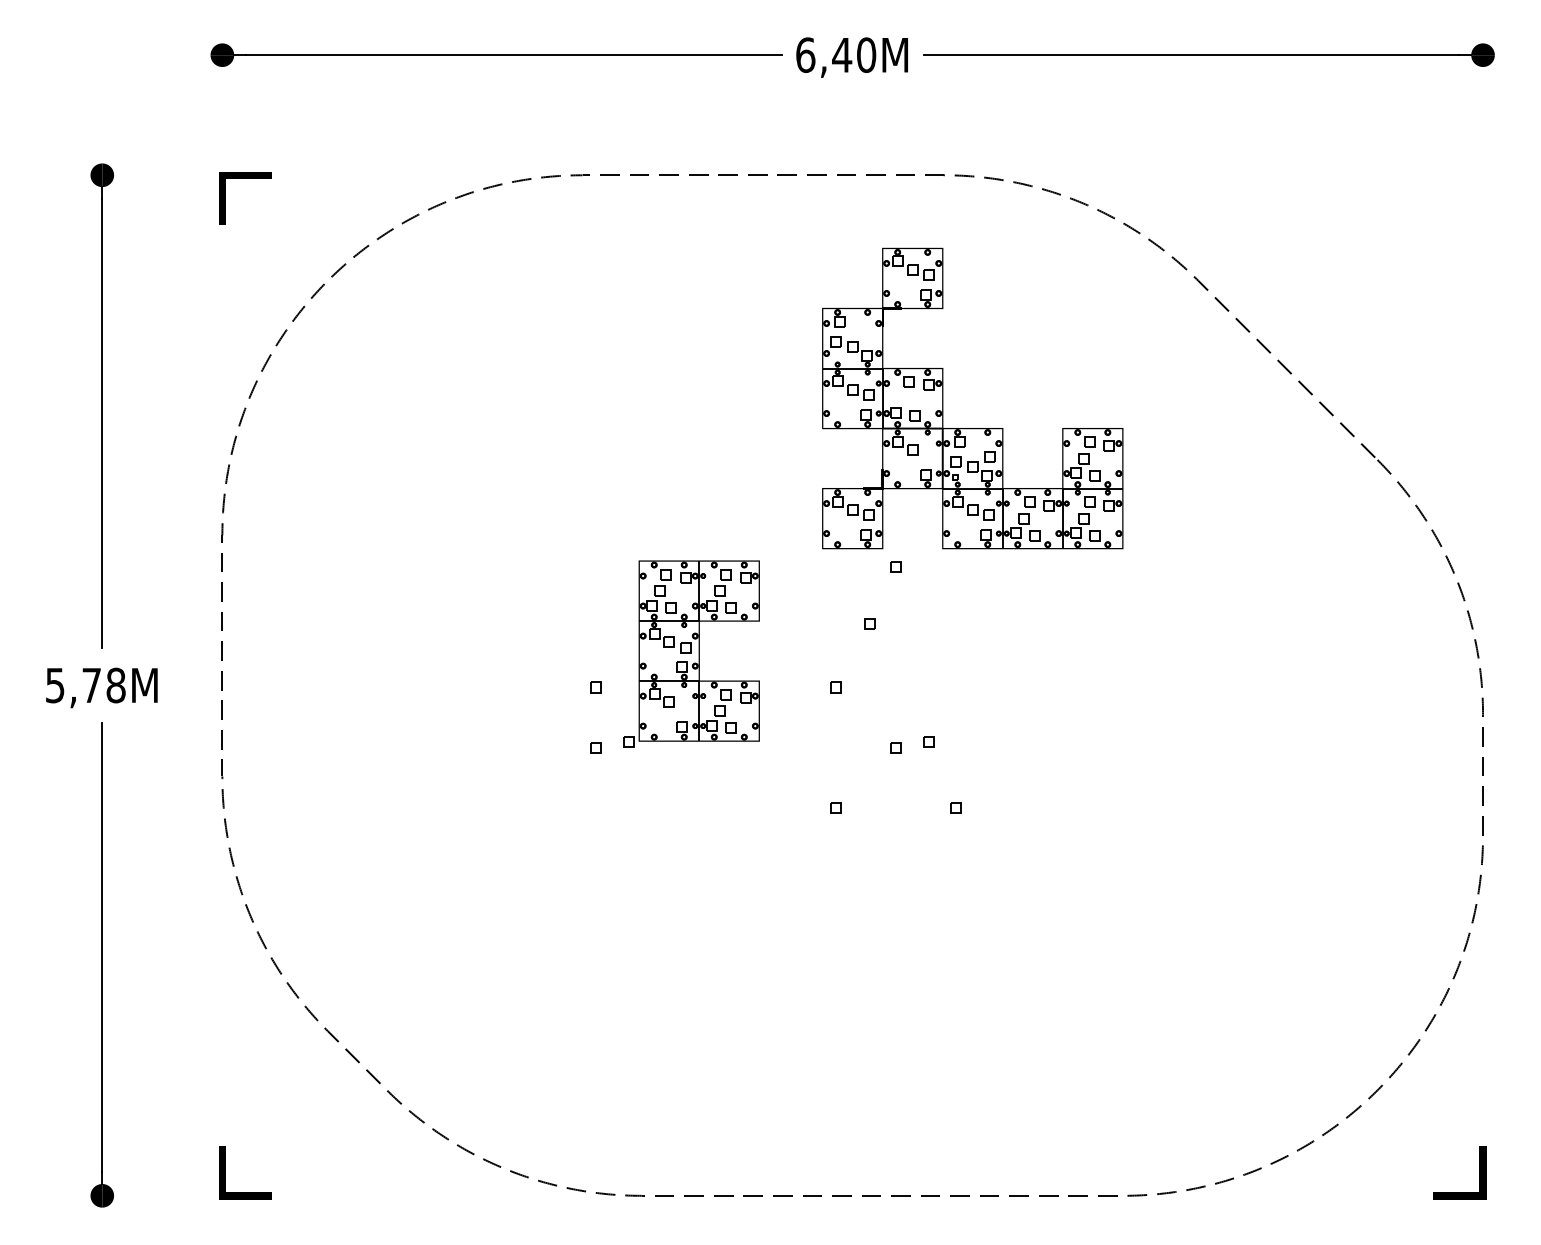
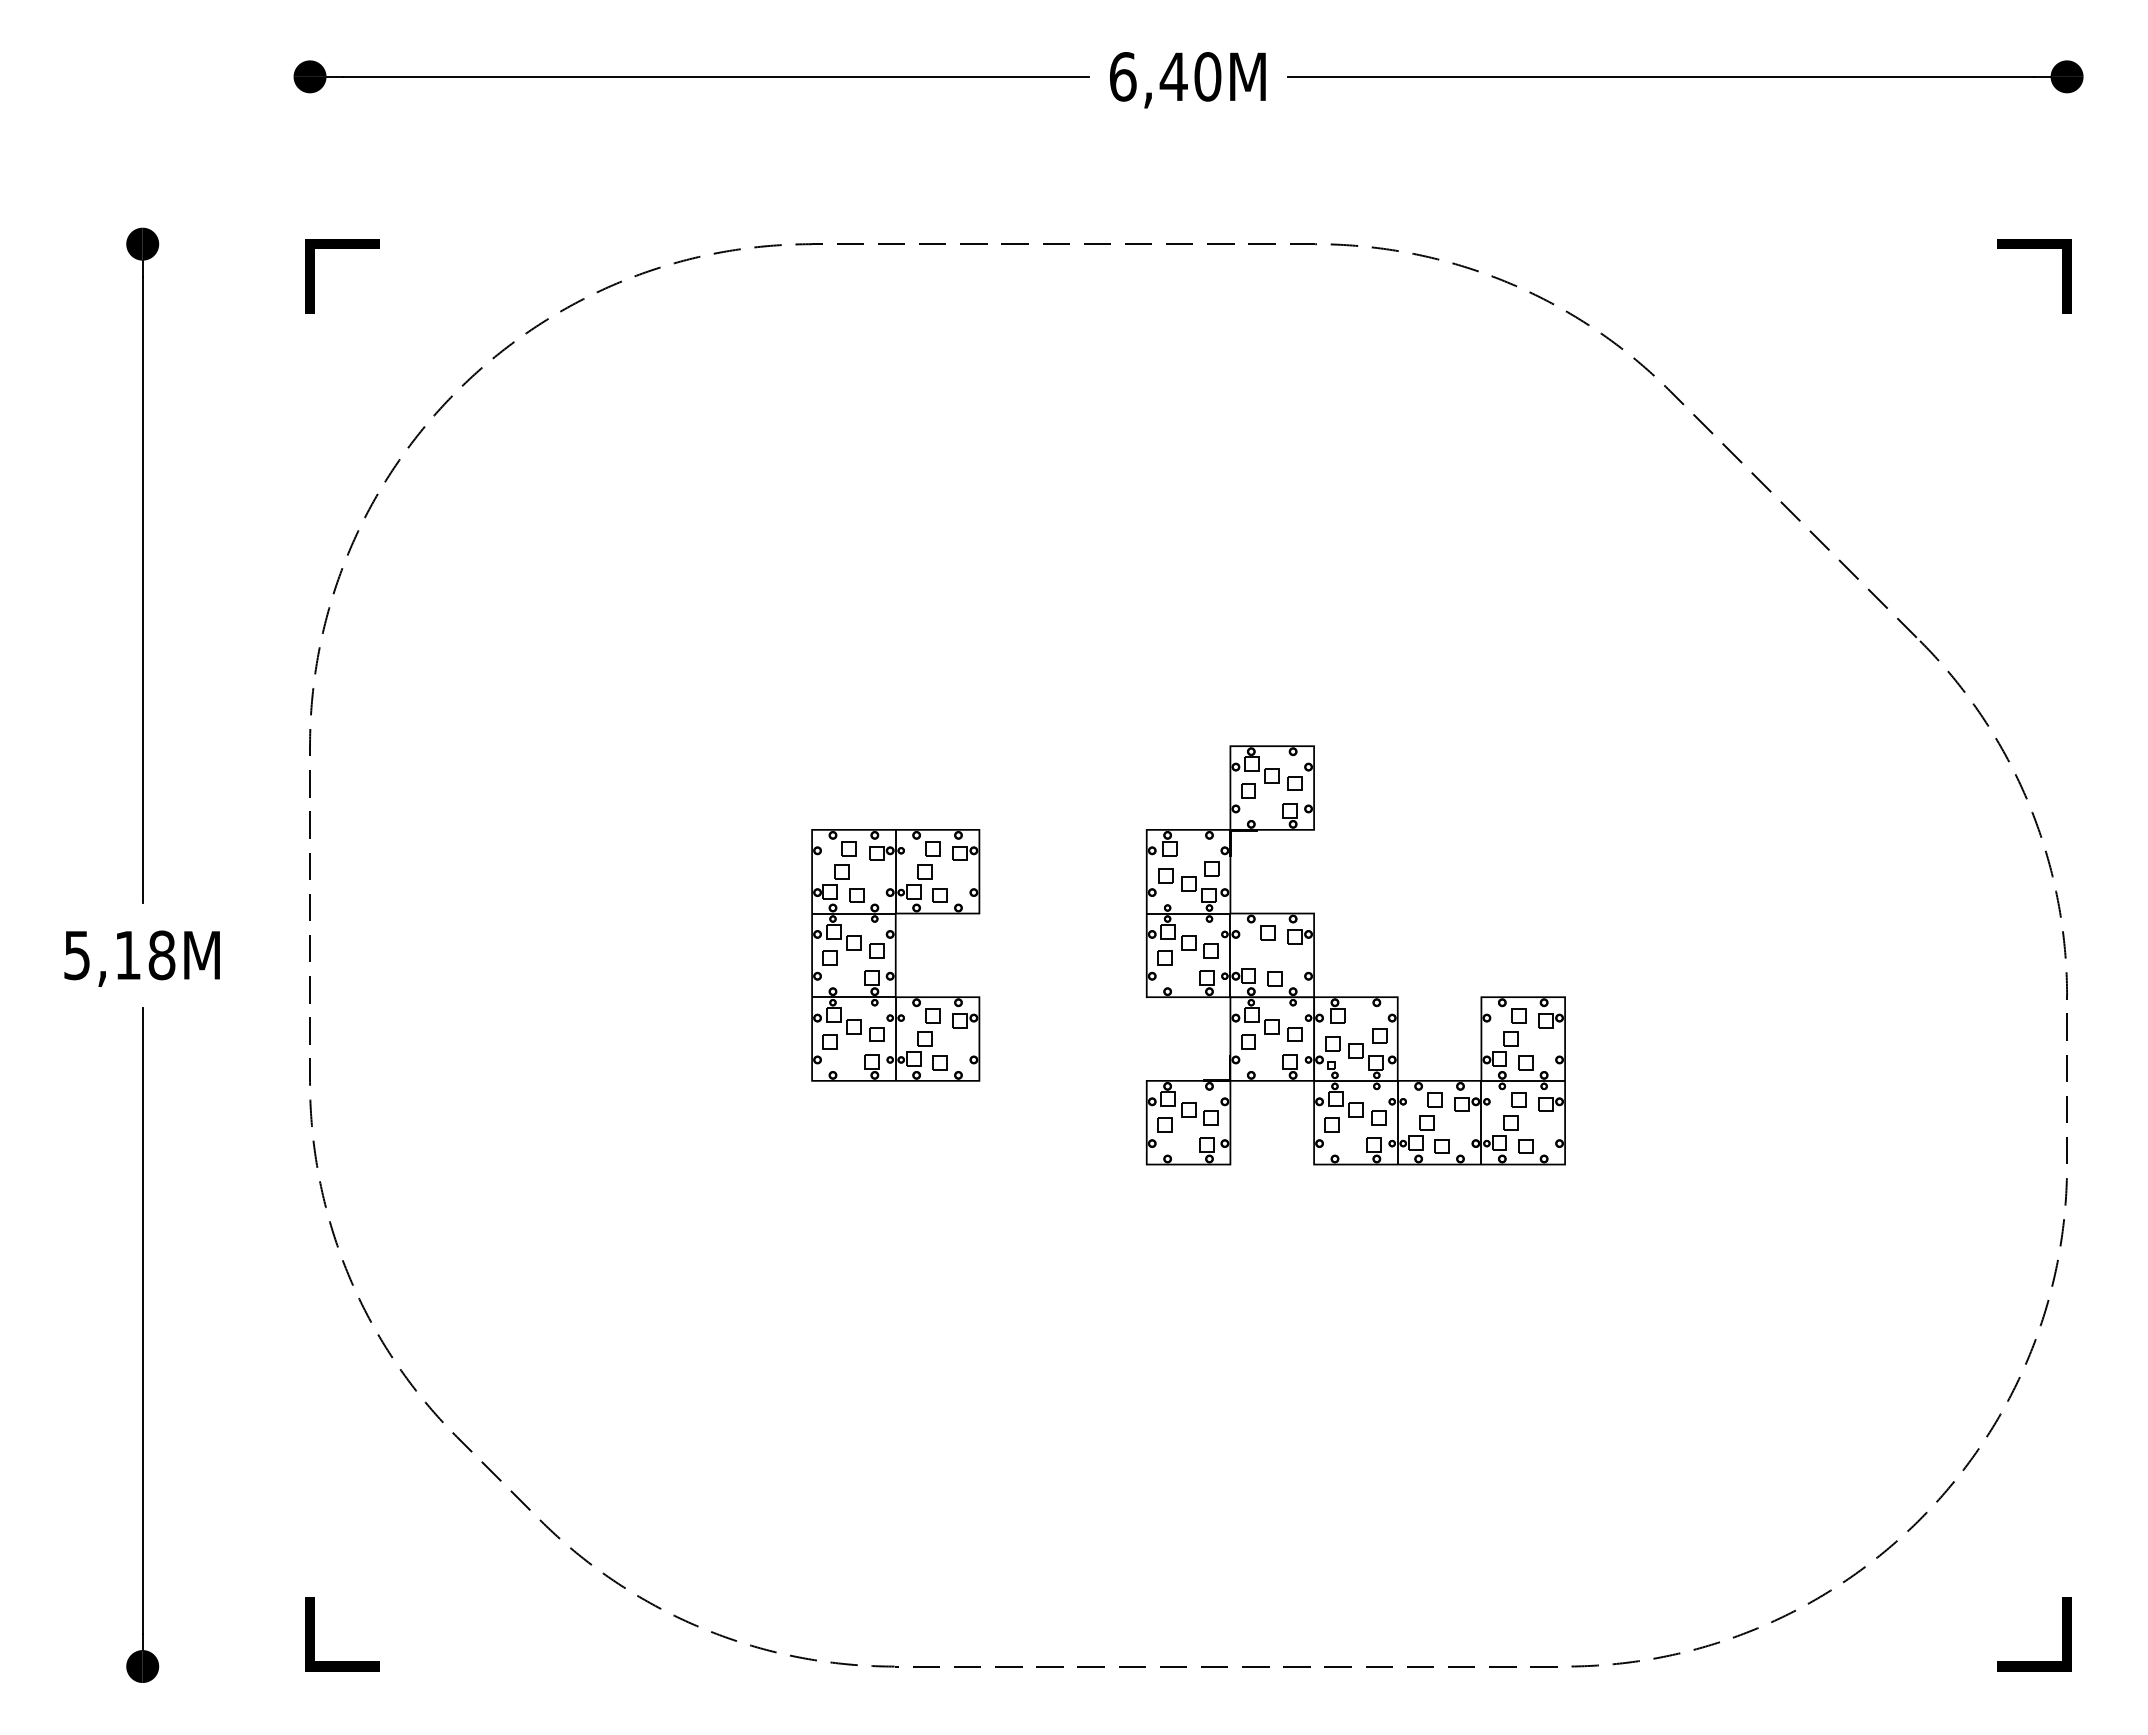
line: (1459, 178) -> (2034, 248), added
part: (943, 398) -> (1314, 955), moved
part: (699, 651) -> (895, 955), moved
text: (91, 685) -> (127, 955), 5,78M -> 5,18M

